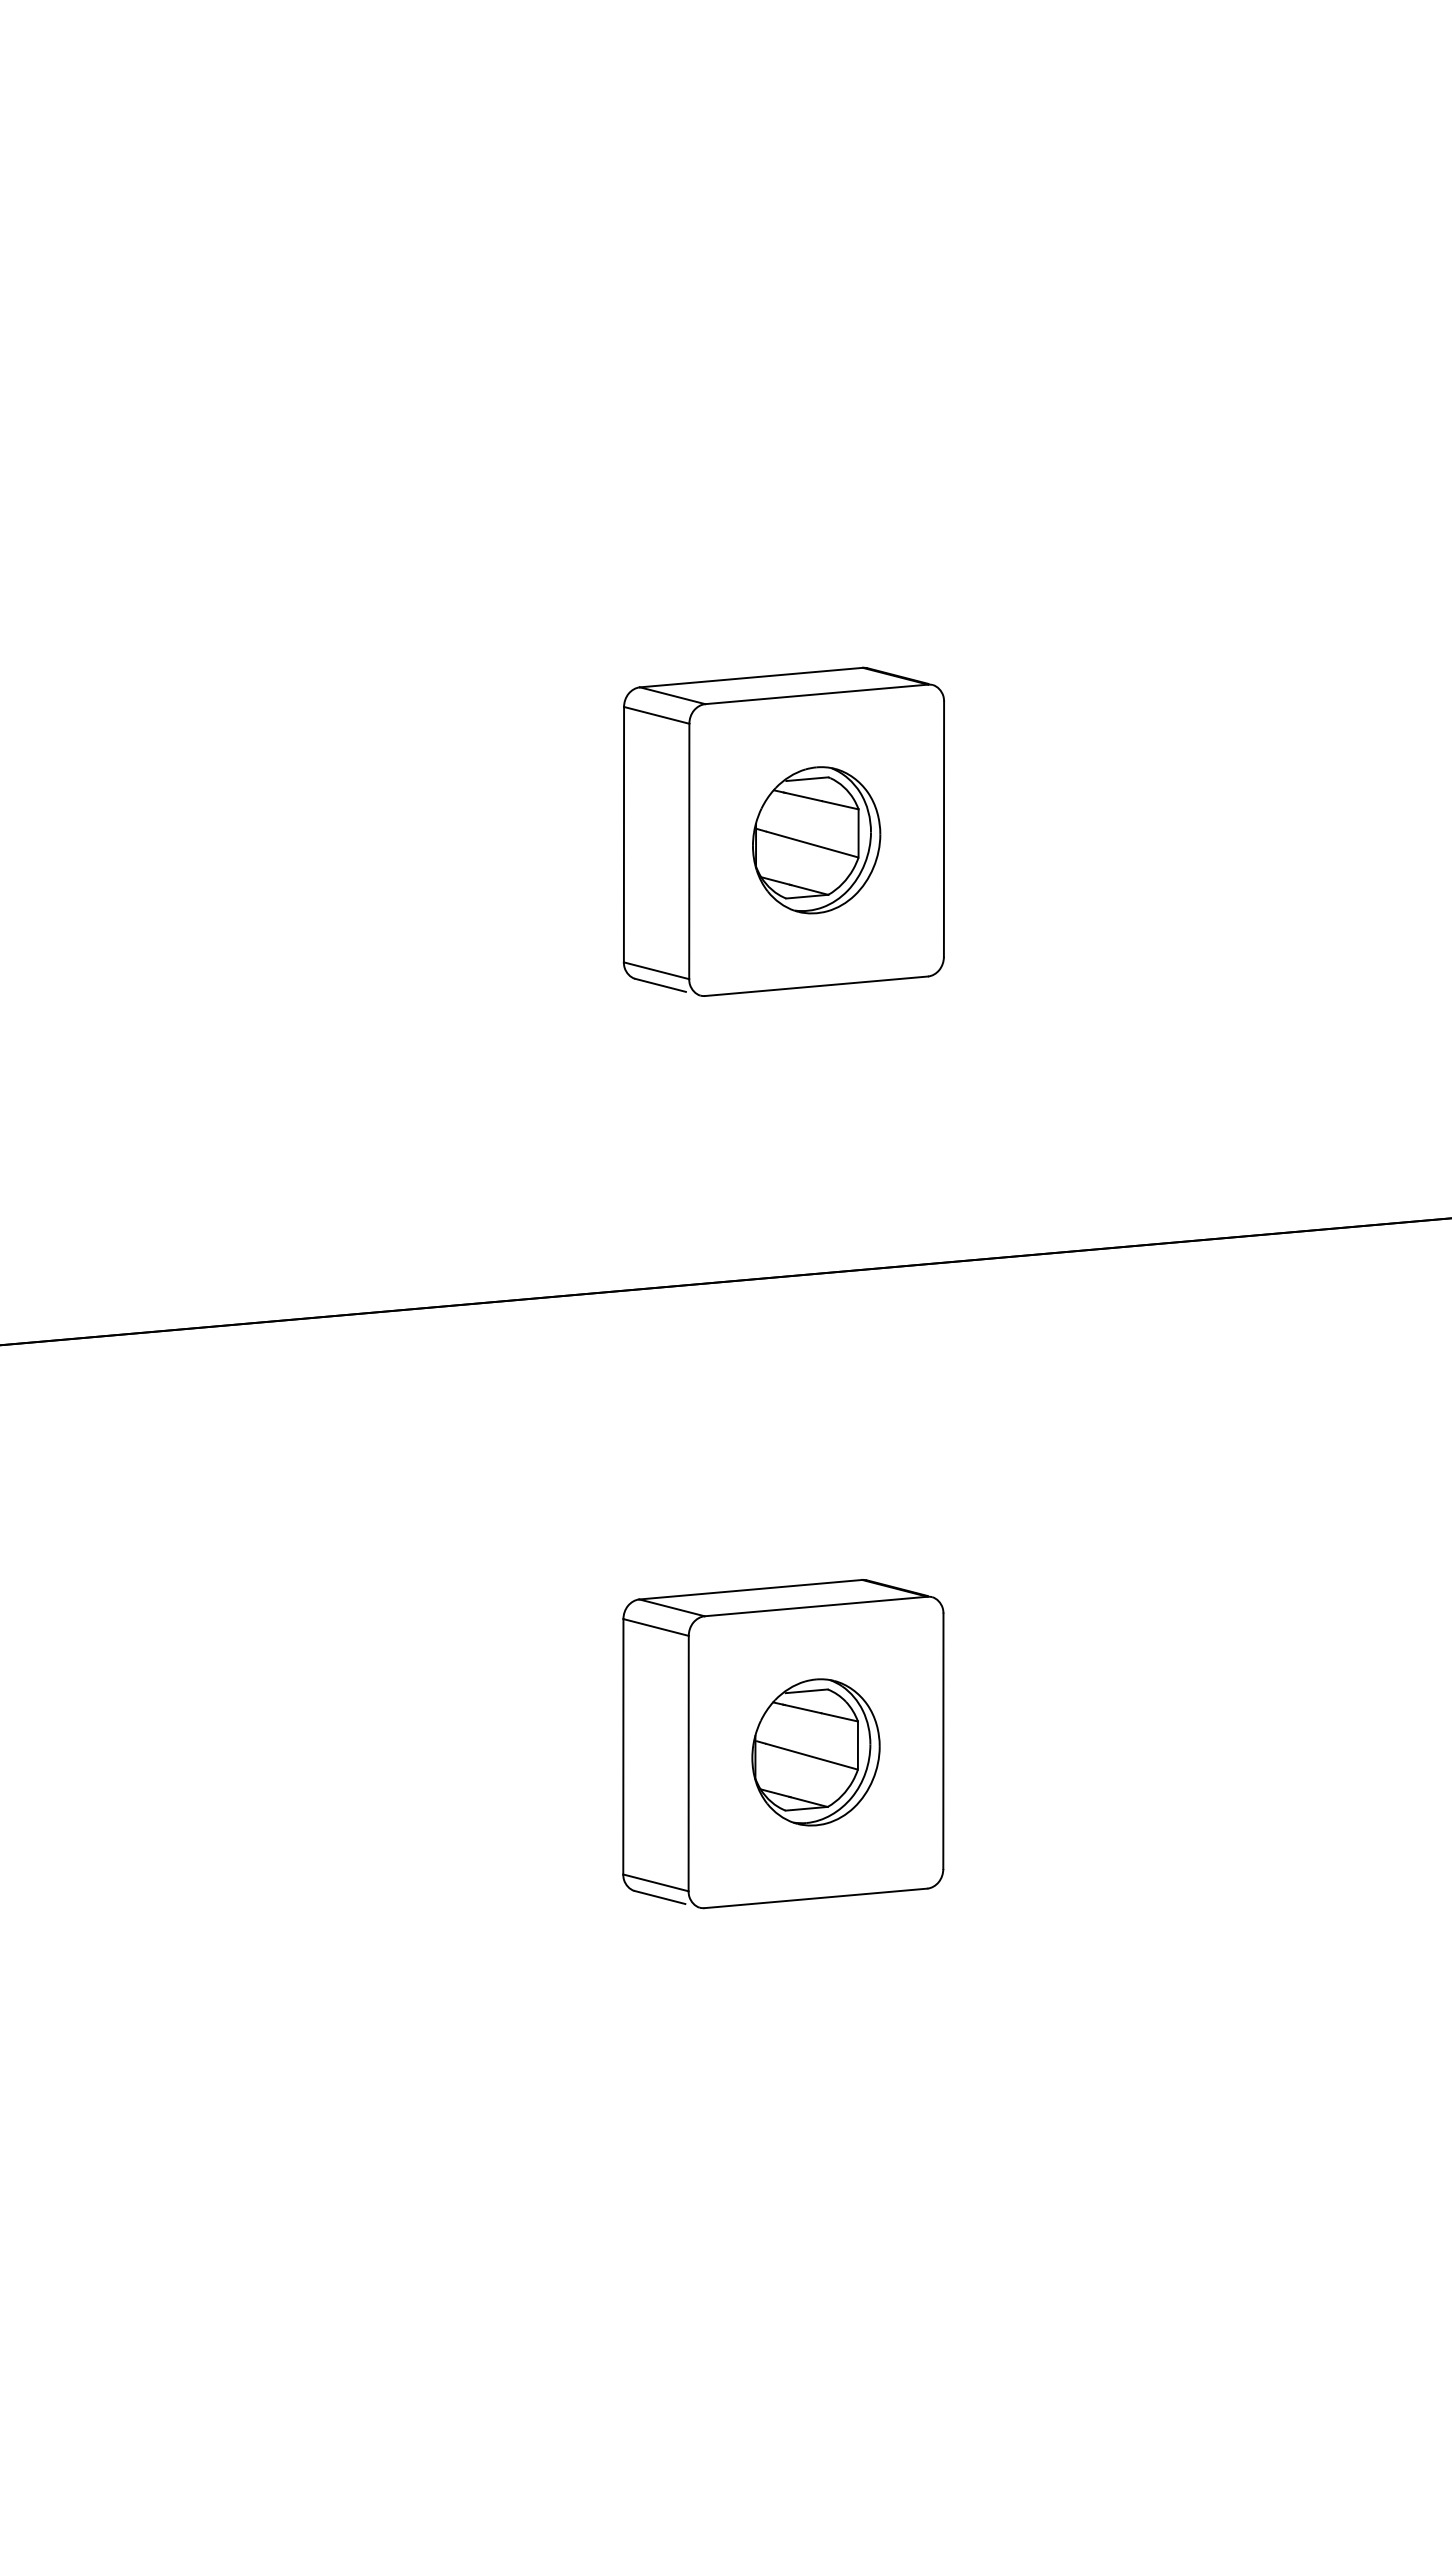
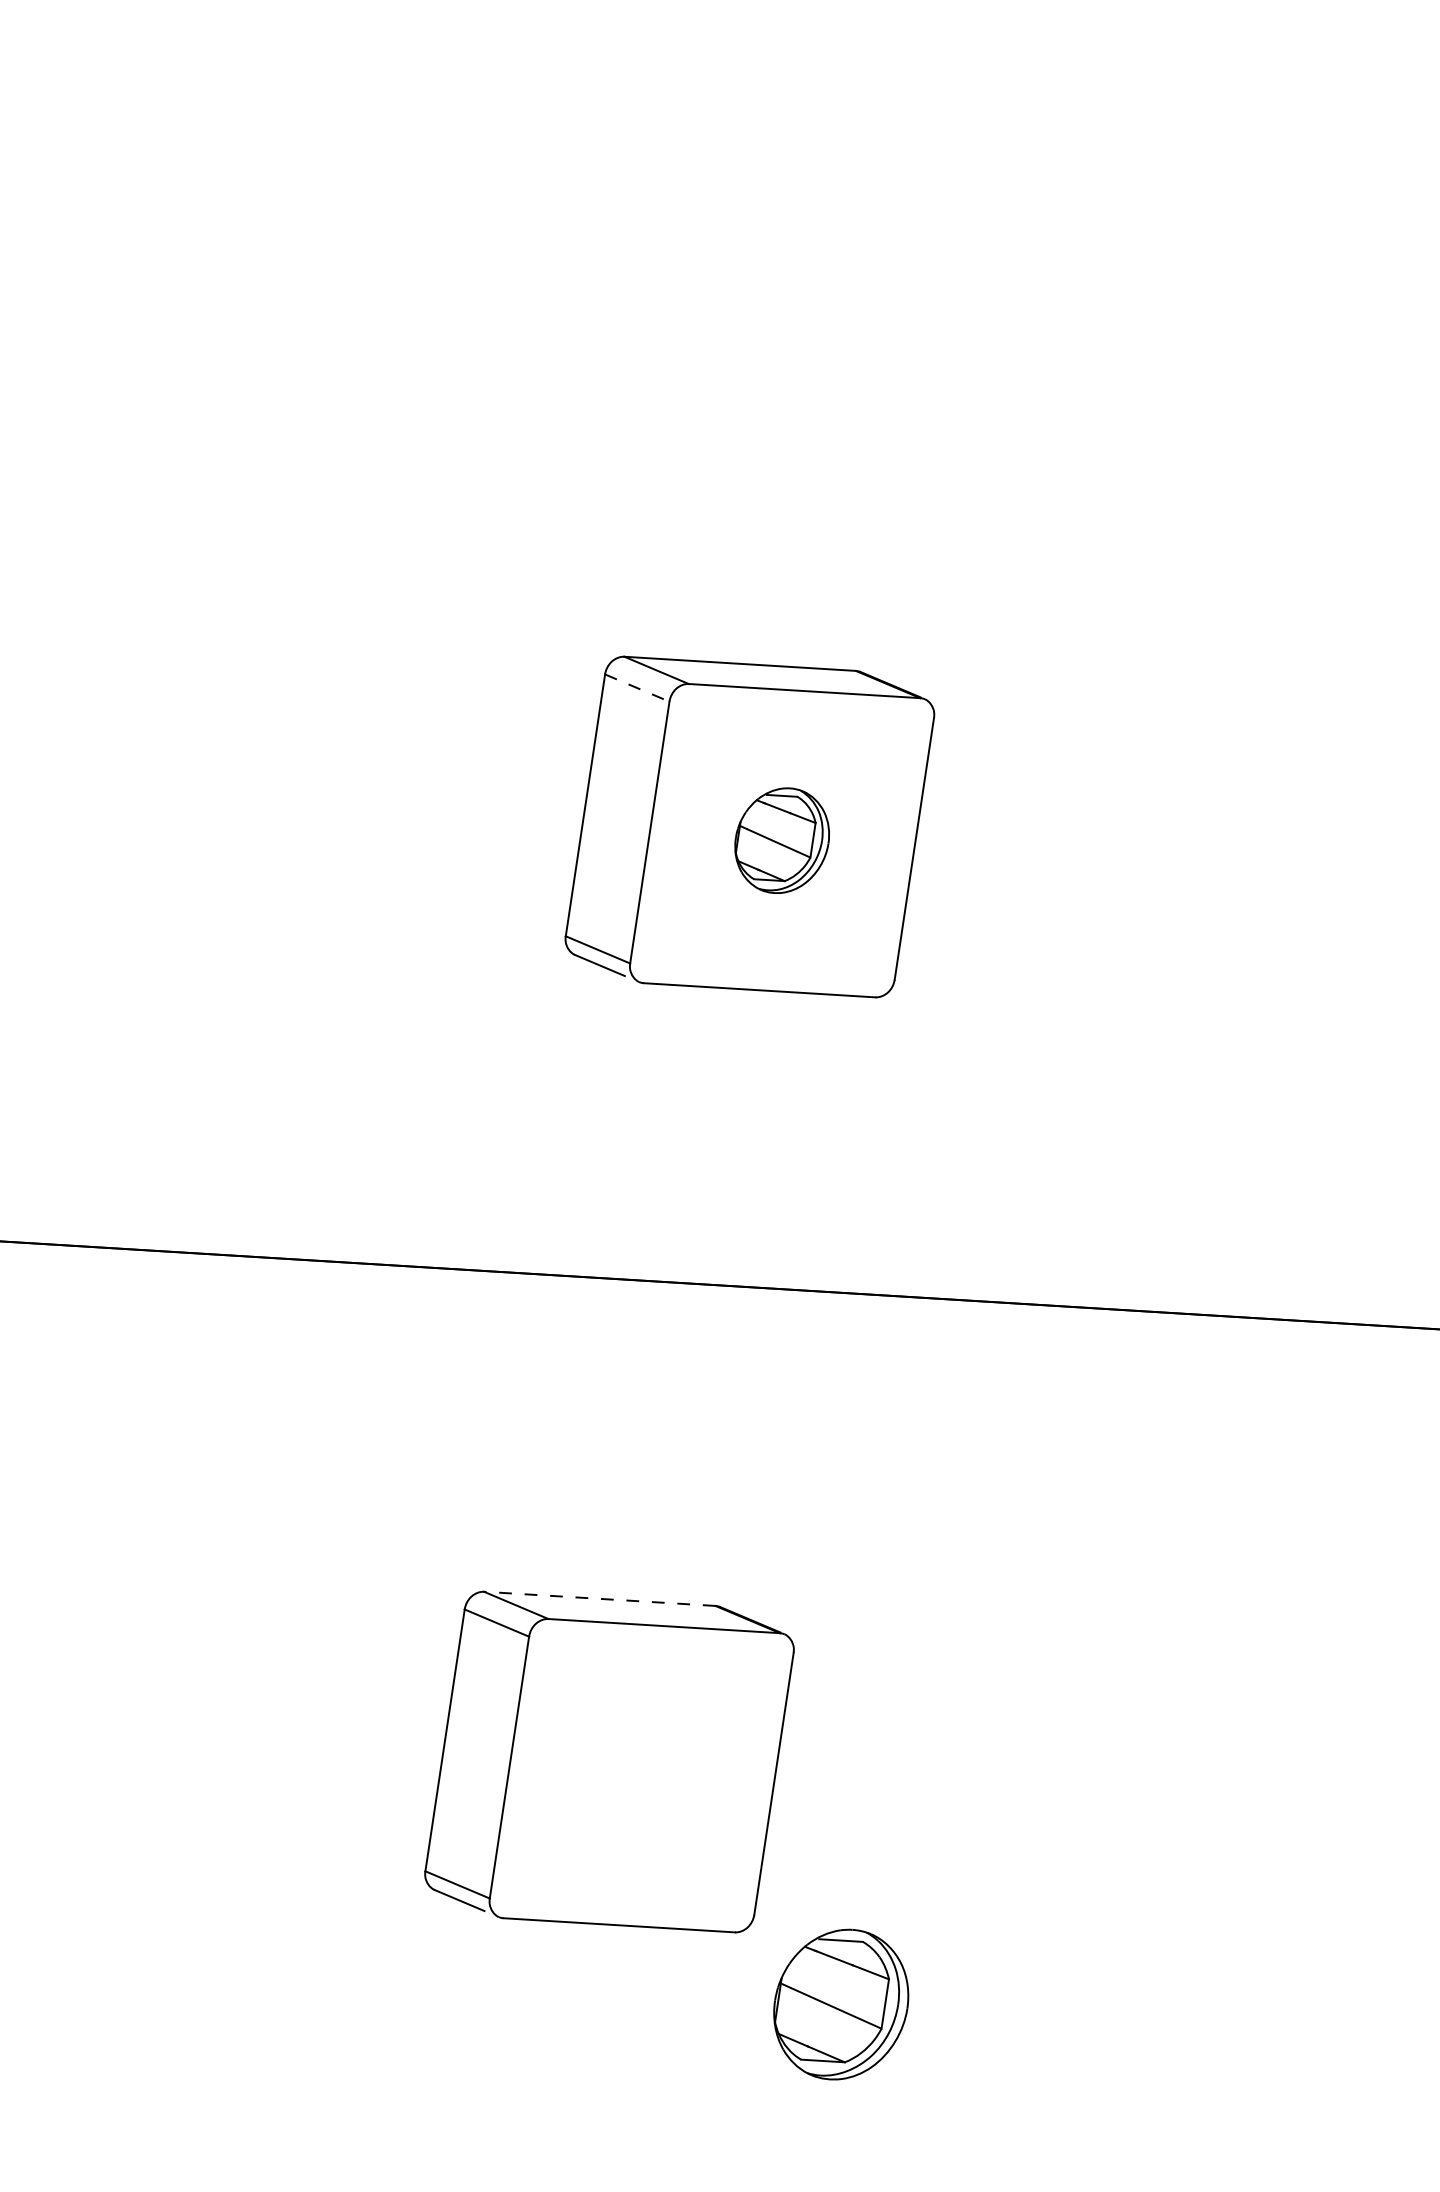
line: (656, 715) -> (637, 688), solid -> dashed
part: (816, 840) -> (781, 840), size x0.7
line: (750, 1589) -> (599, 1598), solid -> dashed
part: (815, 1752) -> (840, 2004), moved

